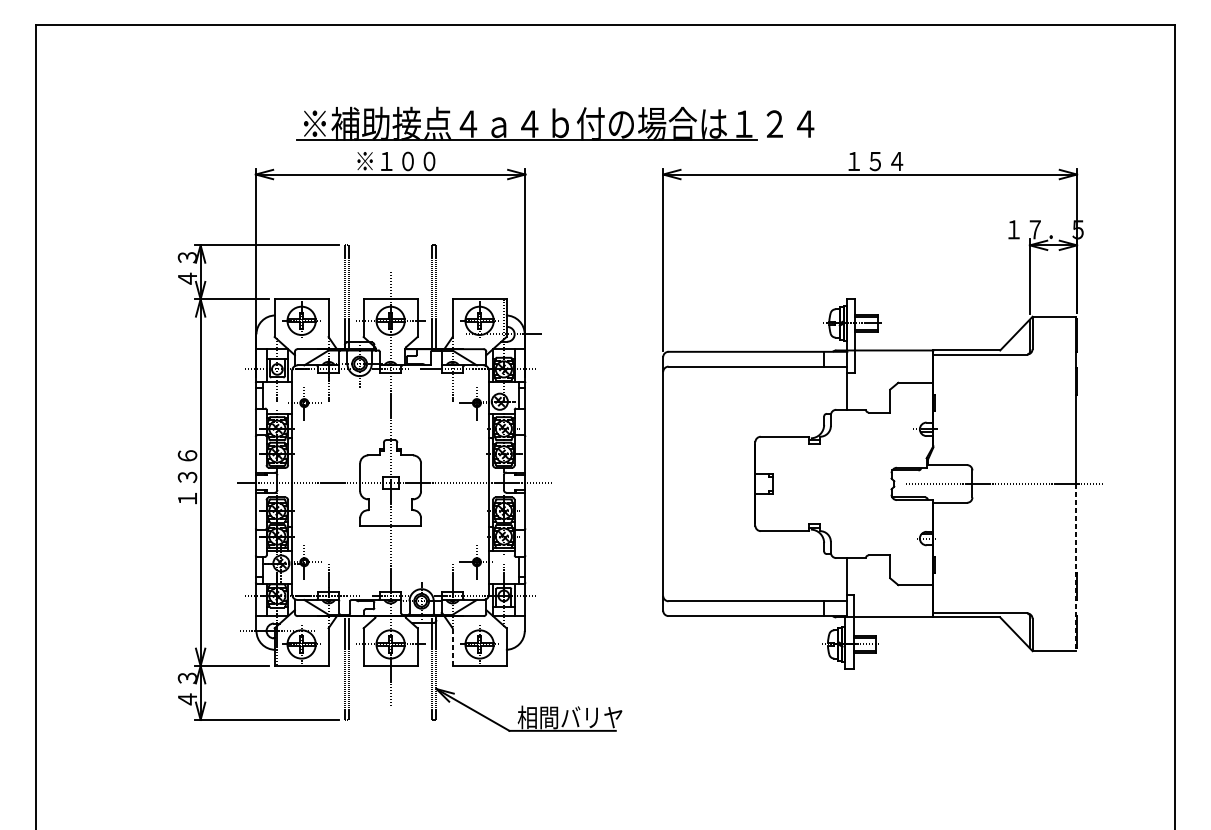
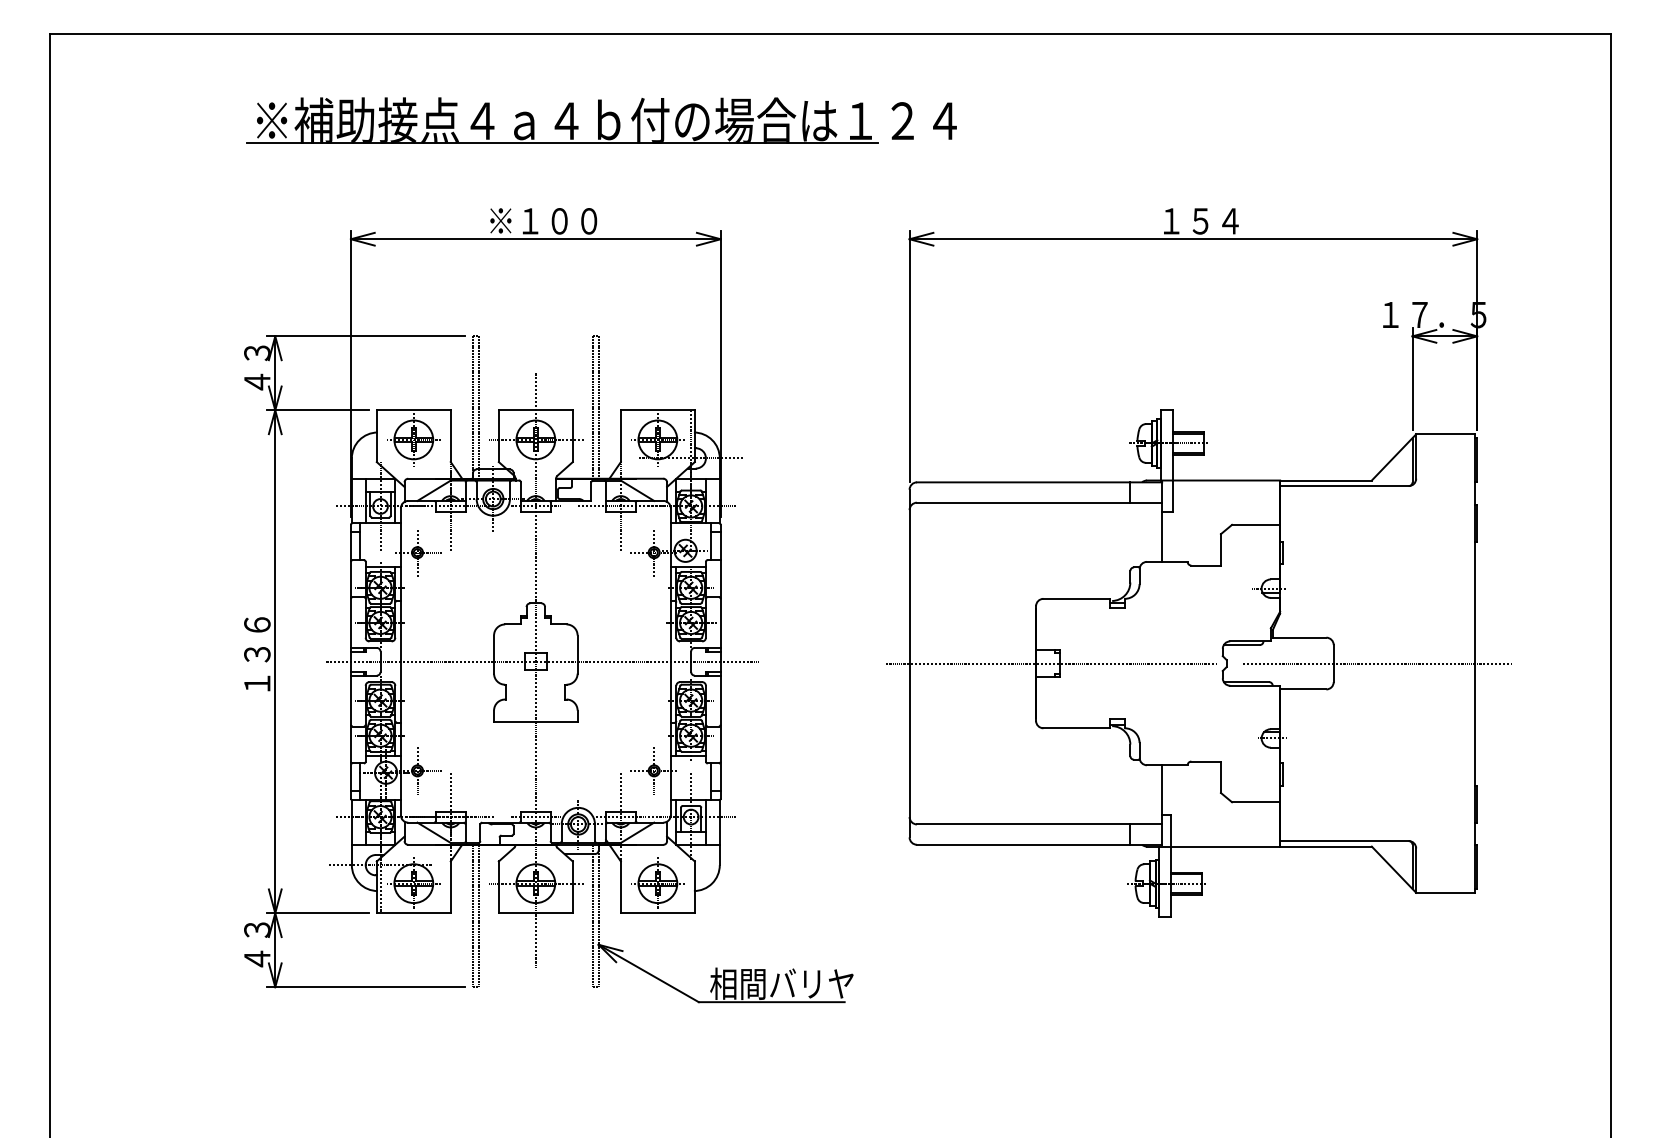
part: (555, 123) -> (601, 120), moved
line: (766, 483) -> (1051, 663), added
line: (1075, 567) -> (1475, 778), dashed -> solid
line: (452, 647) -> (620, 887), dashed -> solid

